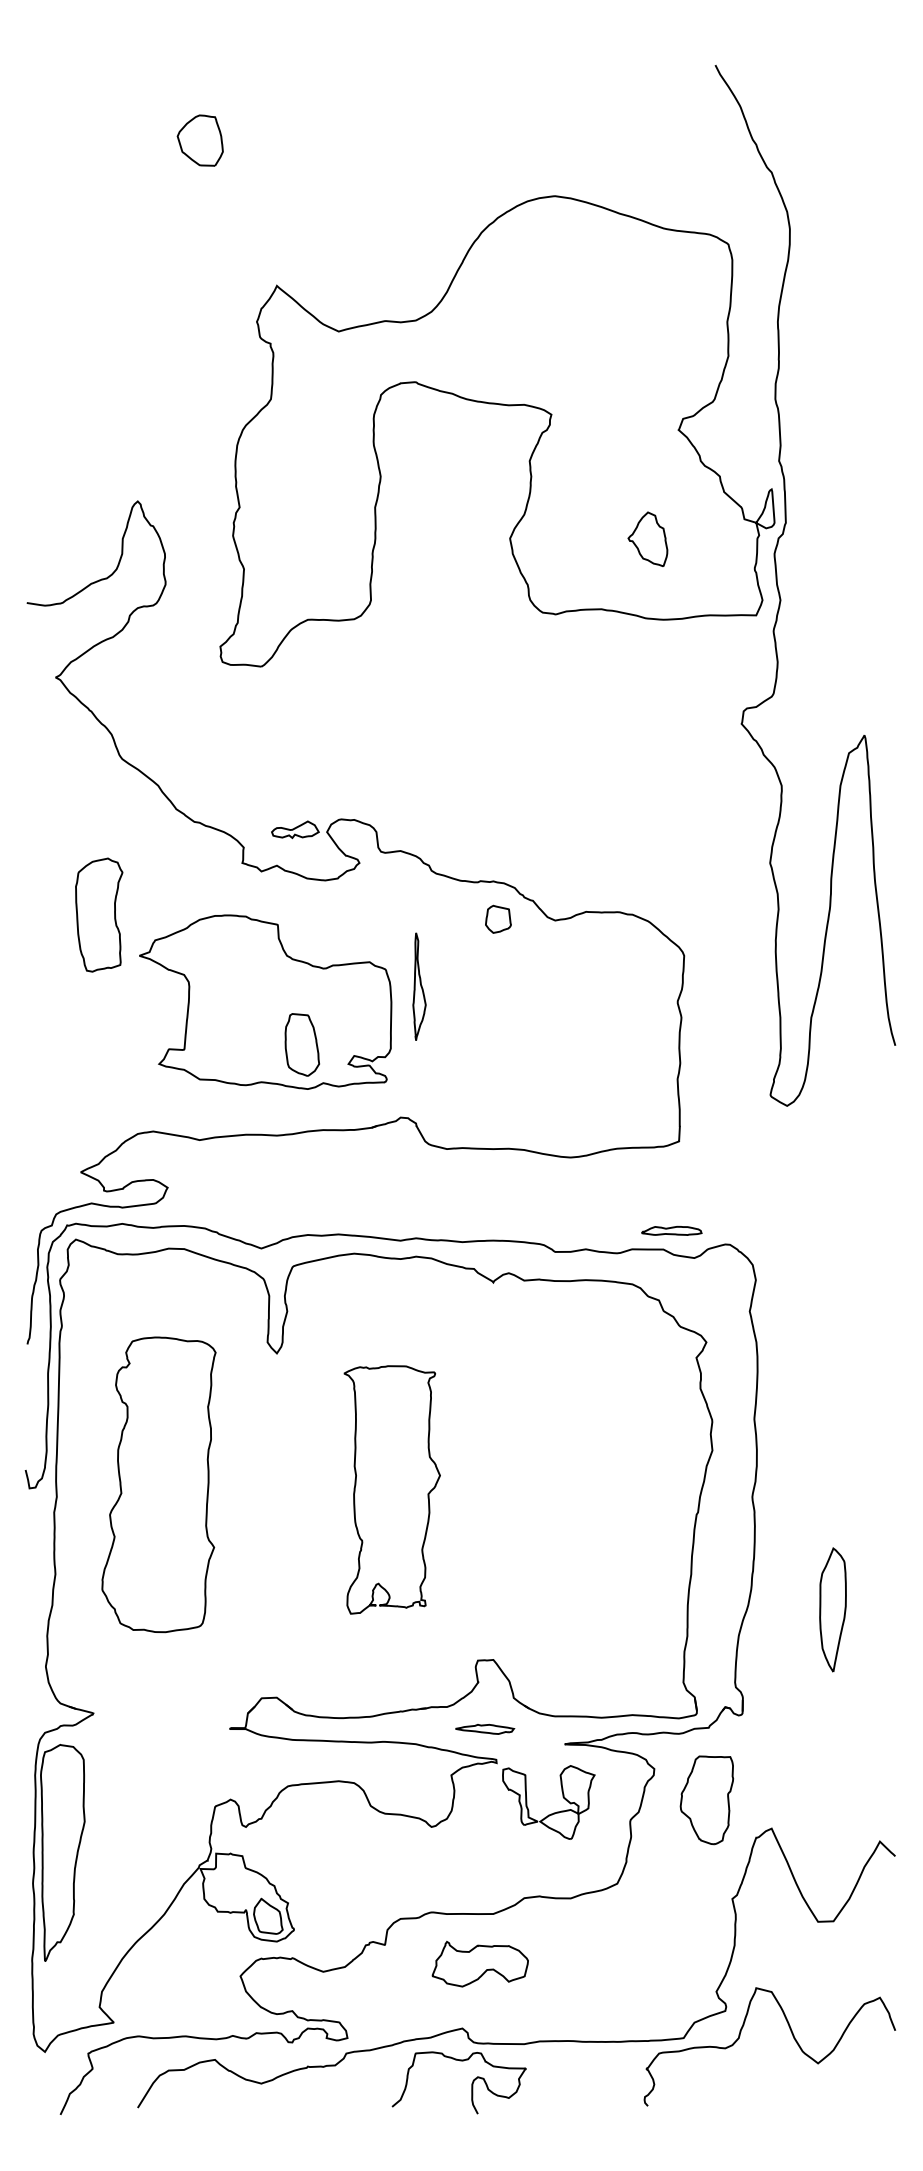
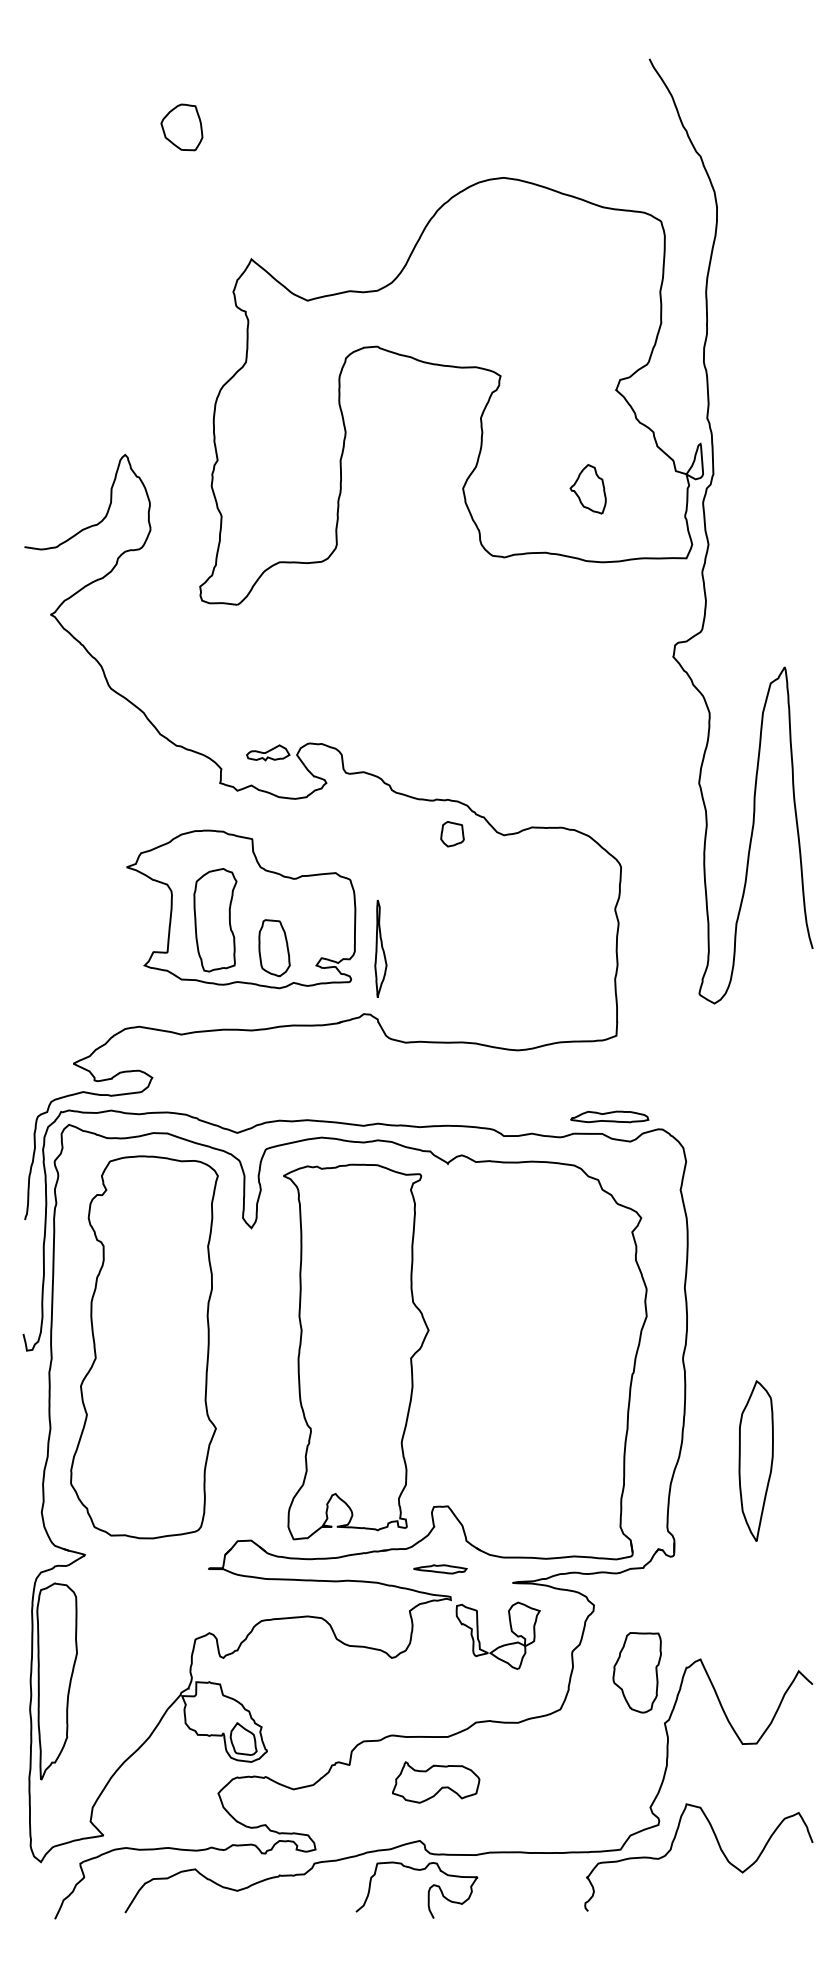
part: (99, 914) -> (215, 919), moved
part: (419, 986) -> (380, 948), moved
part: (671, 1230) -> (609, 1116), size x1.43
part: (158, 1484) -> (143, 1347), size x1.43
part: (391, 1489) -> (355, 1351), size x1.67
part: (832, 1609) -> (755, 1460), size x1.43
part: (706, 1800) -> (636, 1672), moved

